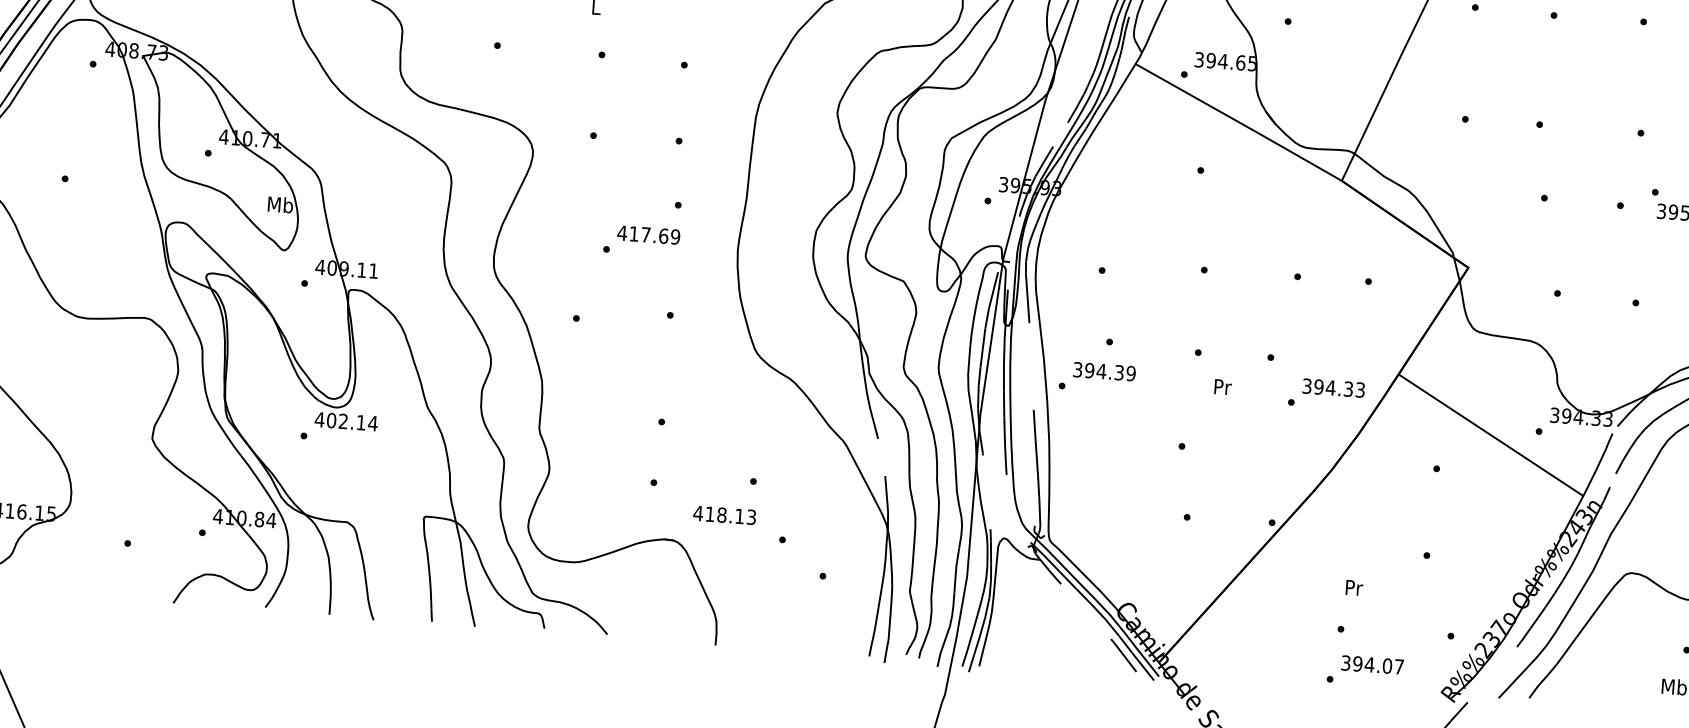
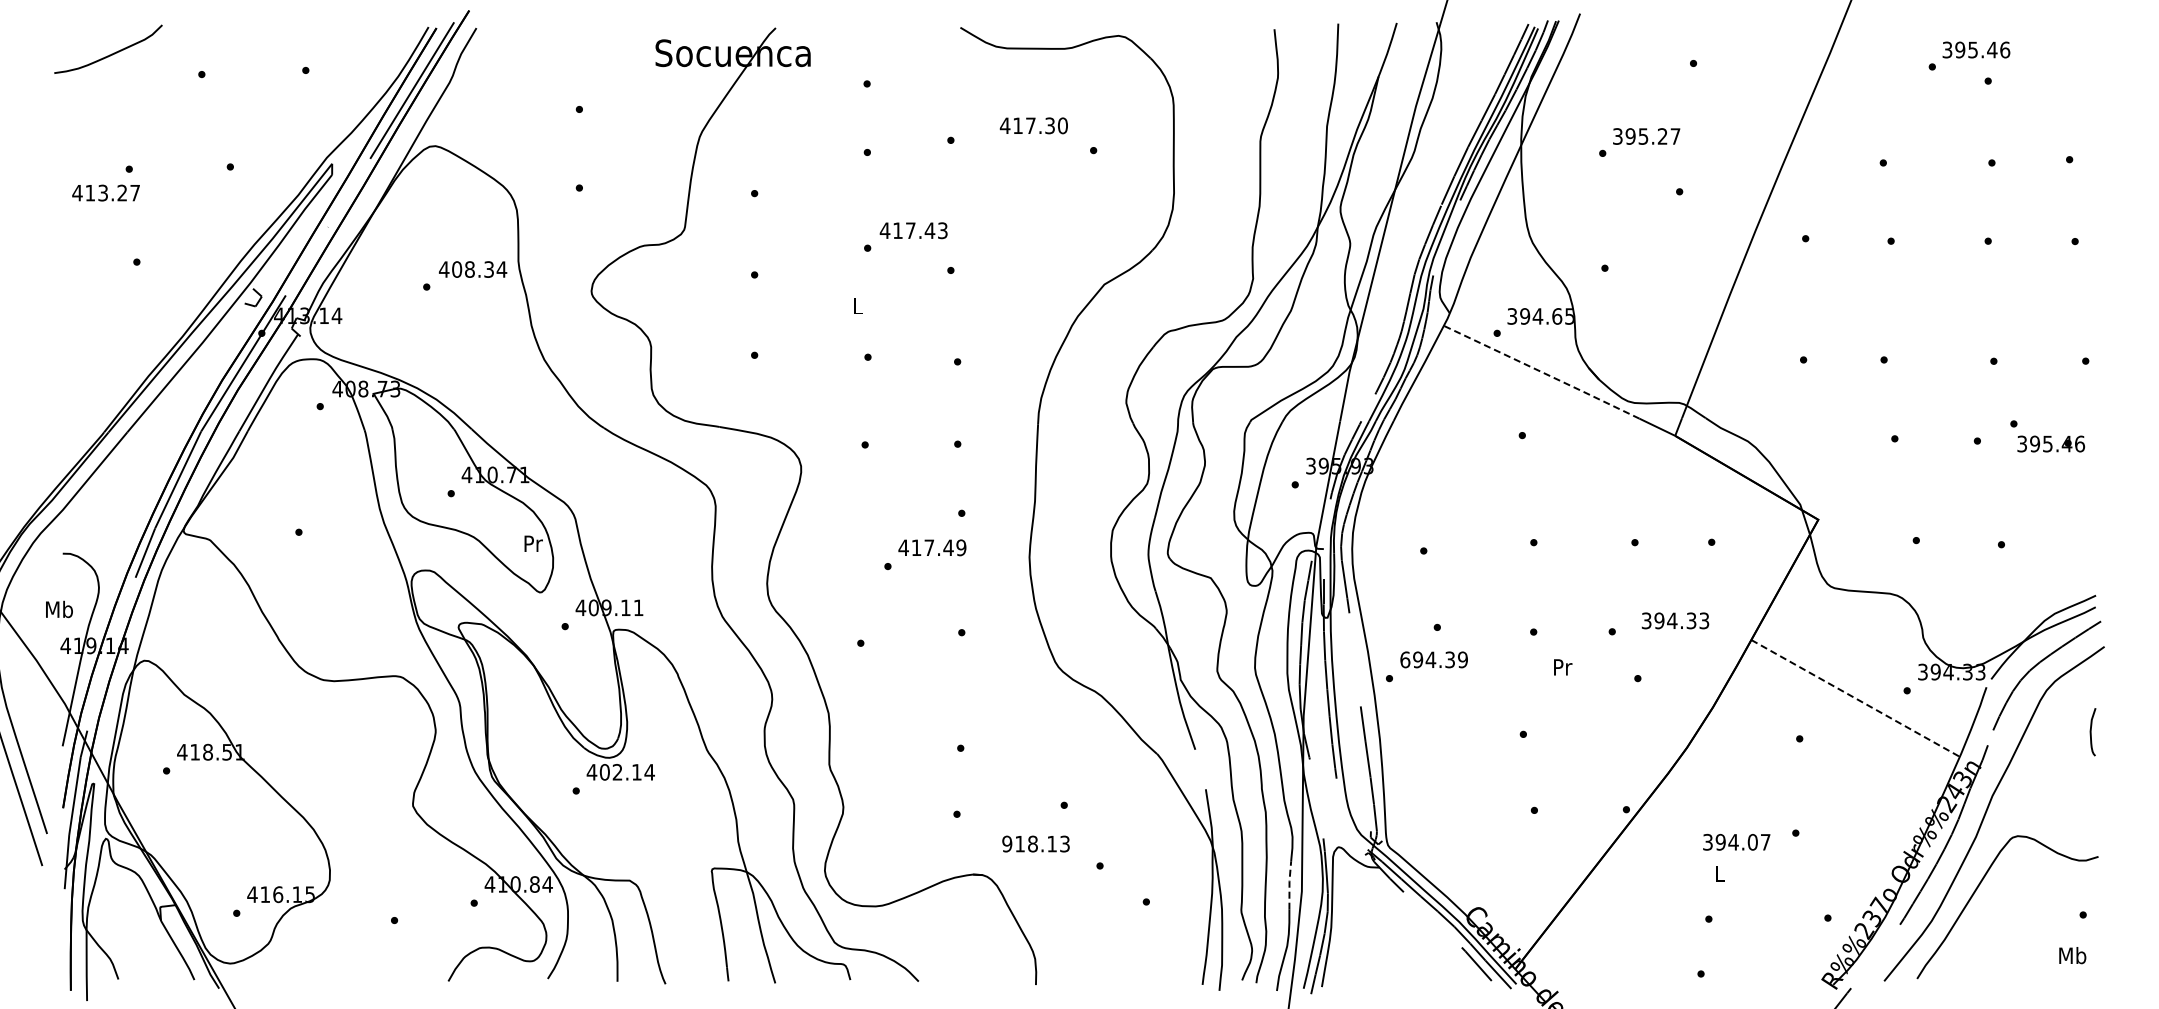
line: (1223, 113) -> (1542, 372), solid -> dashed
text: (279, 204) -> (532, 543), Mb -> Pr
text: (663, 235) -> (948, 547), 417.69 -> 417.49
text: (1078, 369) -> (1405, 659), 394.39 -> 694.39
text: (1333, 387) -> (1675, 620), moved
line: (1490, 435) -> (1855, 698), solid -> dashed
text: (698, 512) -> (1007, 843), 418.13 -> 918.13
line: (956, 570) -> (1289, 885), solid -> dashed
text: (1354, 587) -> (1720, 873), Pr -> L
text: (1372, 665) -> (1736, 842), moved

